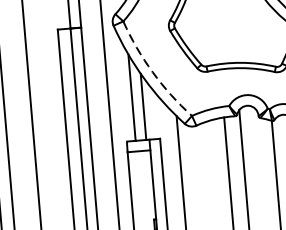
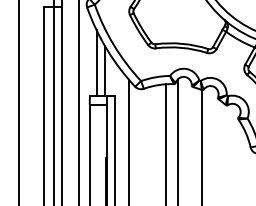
arc: (153, 72) -> (114, 45), dashed -> solid

